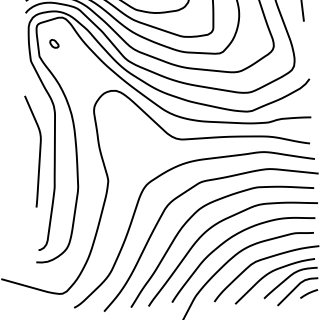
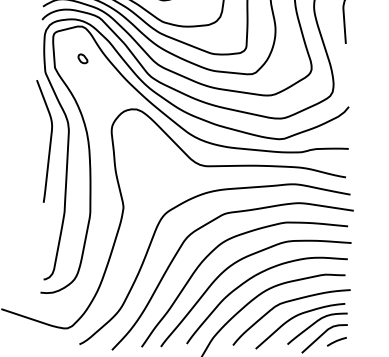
part: (53, 43) -> (82, 58), moved
curve: (39, 151) -> (49, 141), moved

